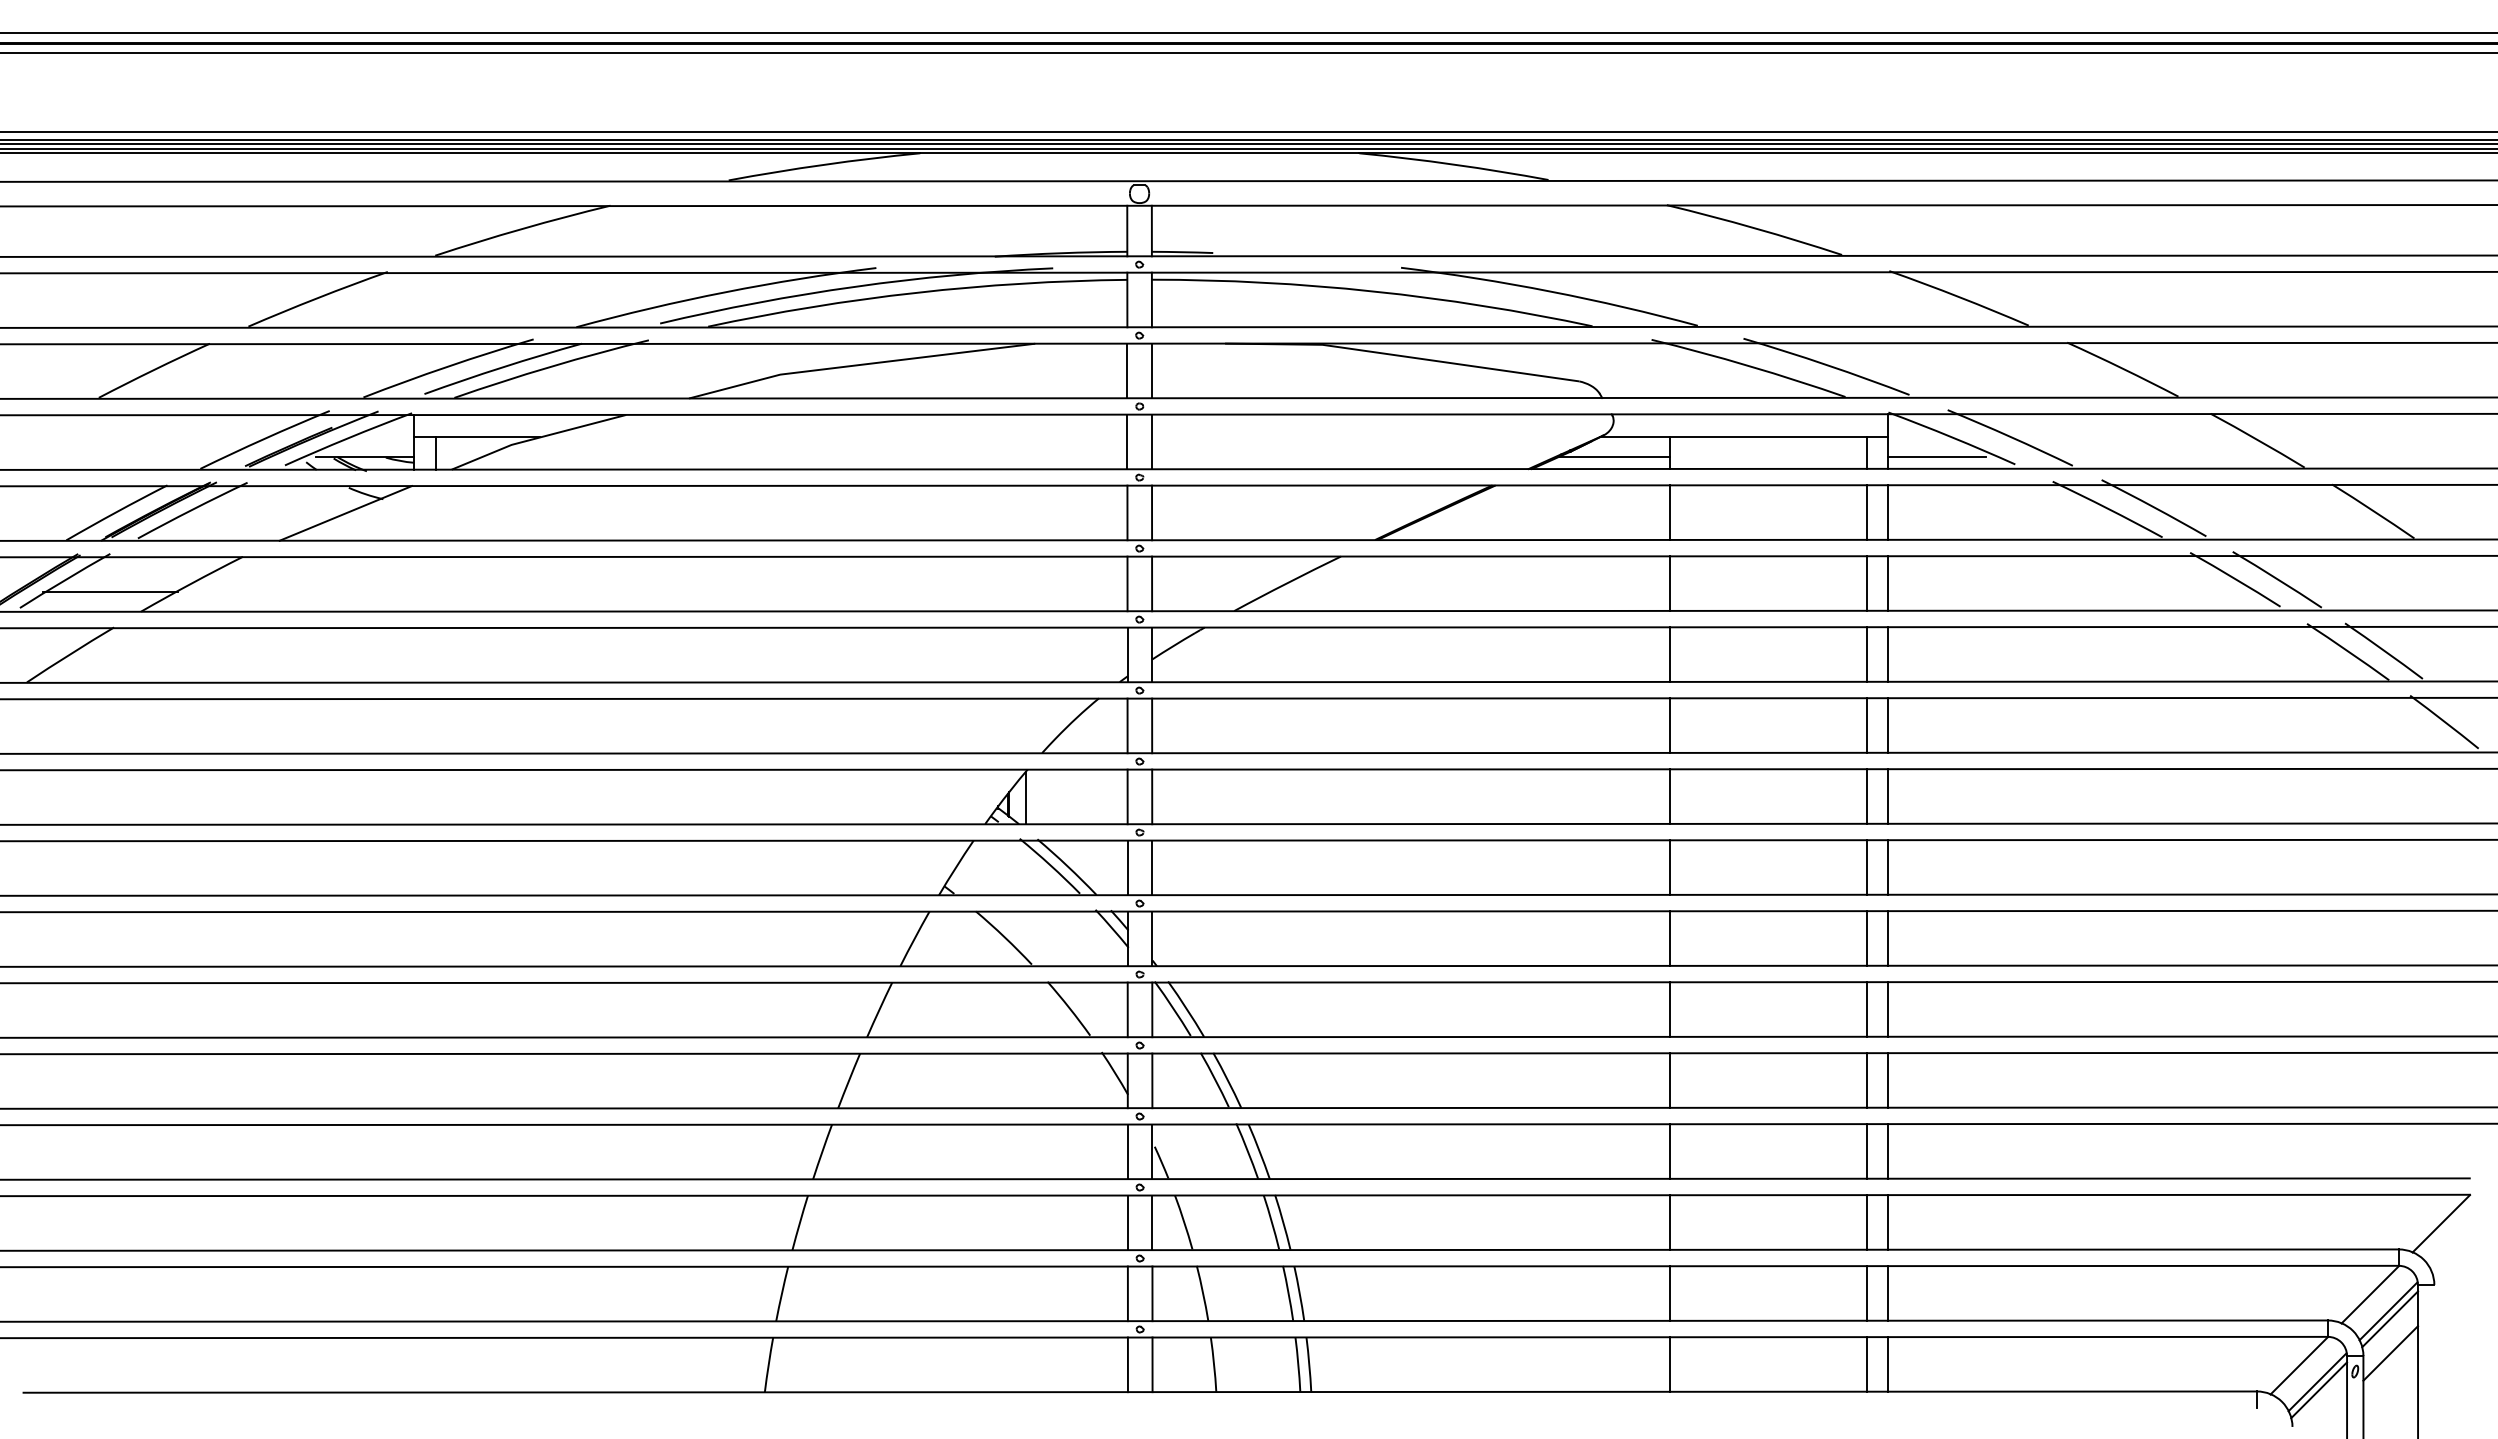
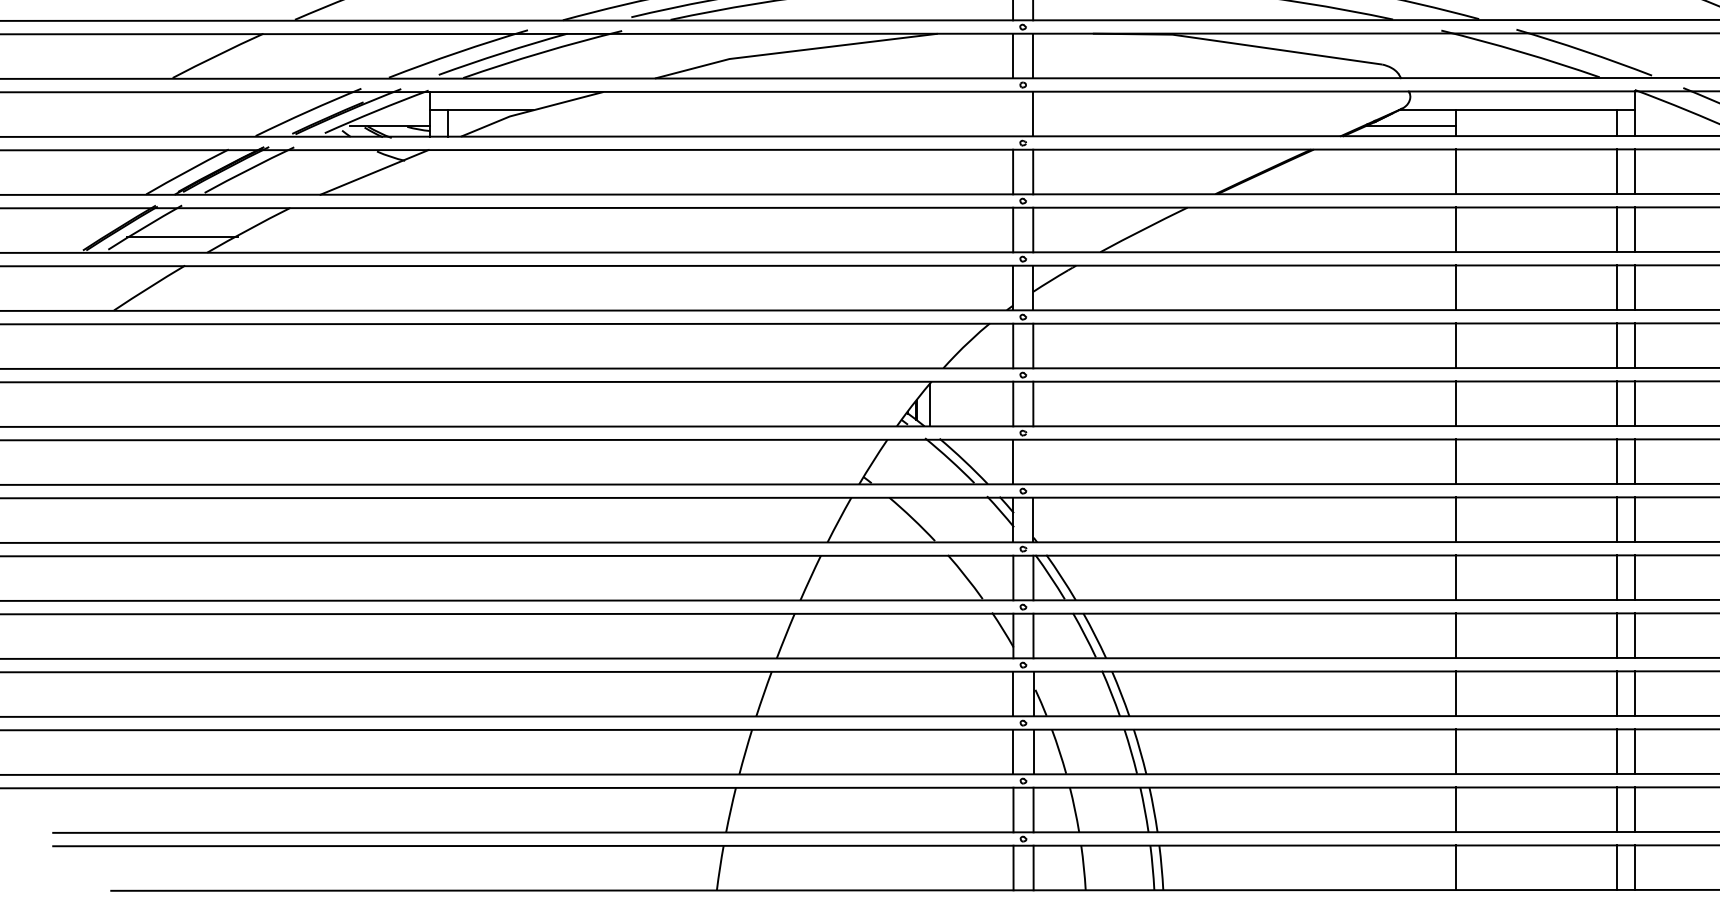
line: (1127, 441) -> (1013, 113), removed
line: (1937, 456) -> (1674, 125), removed
line: (1152, 867) -> (1033, 461), removed

